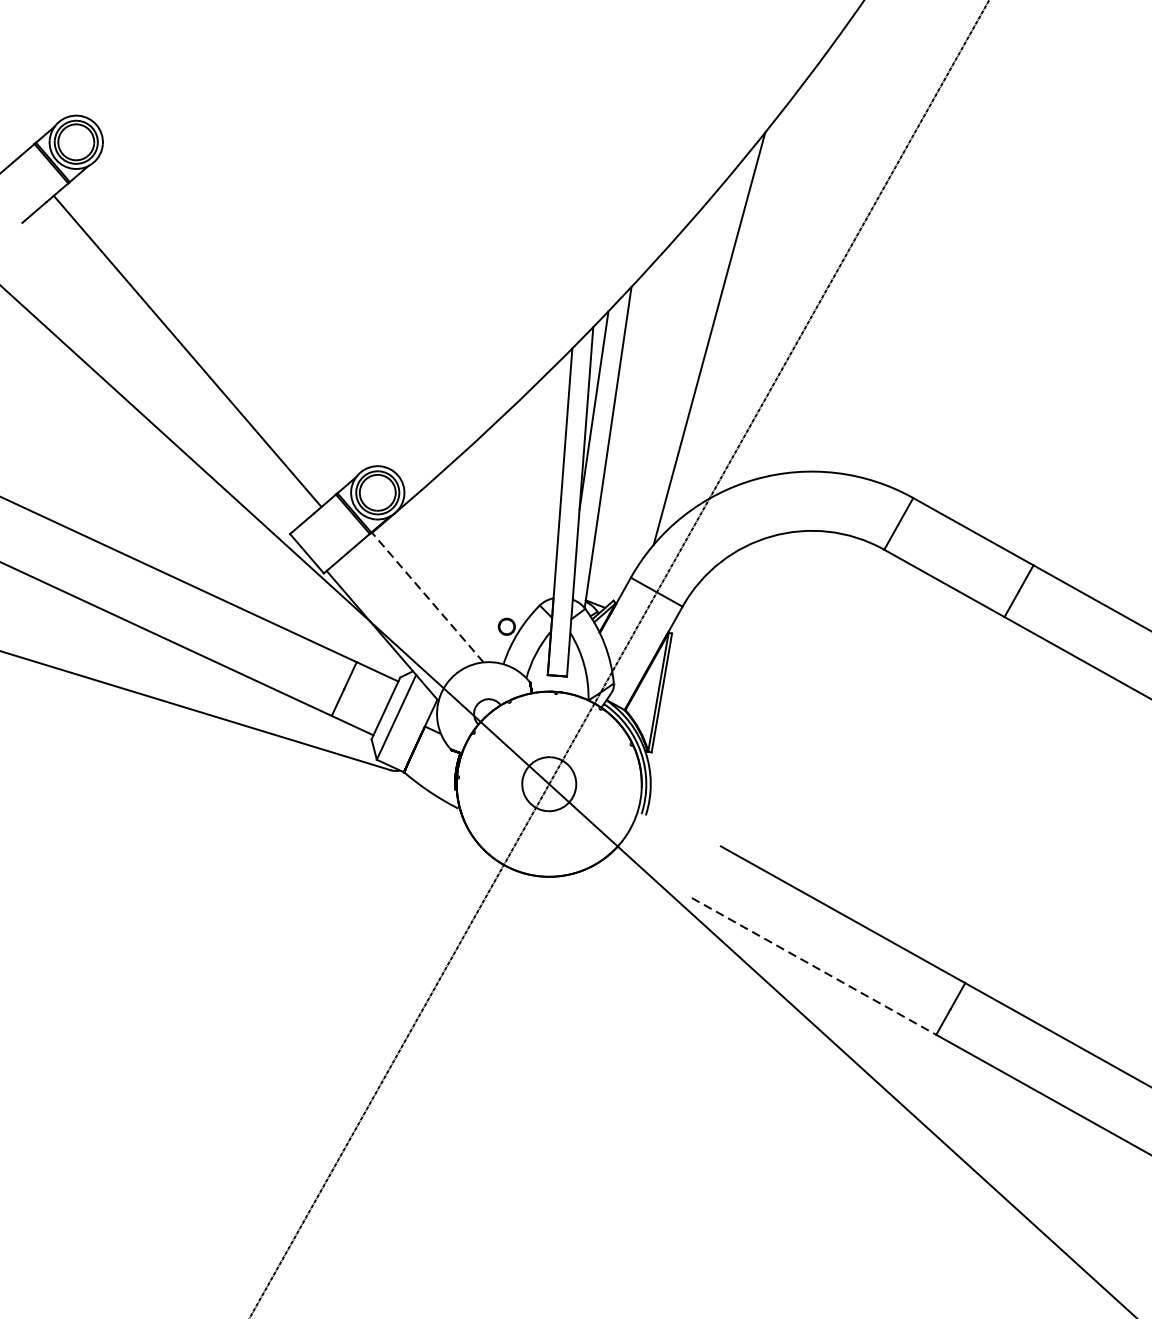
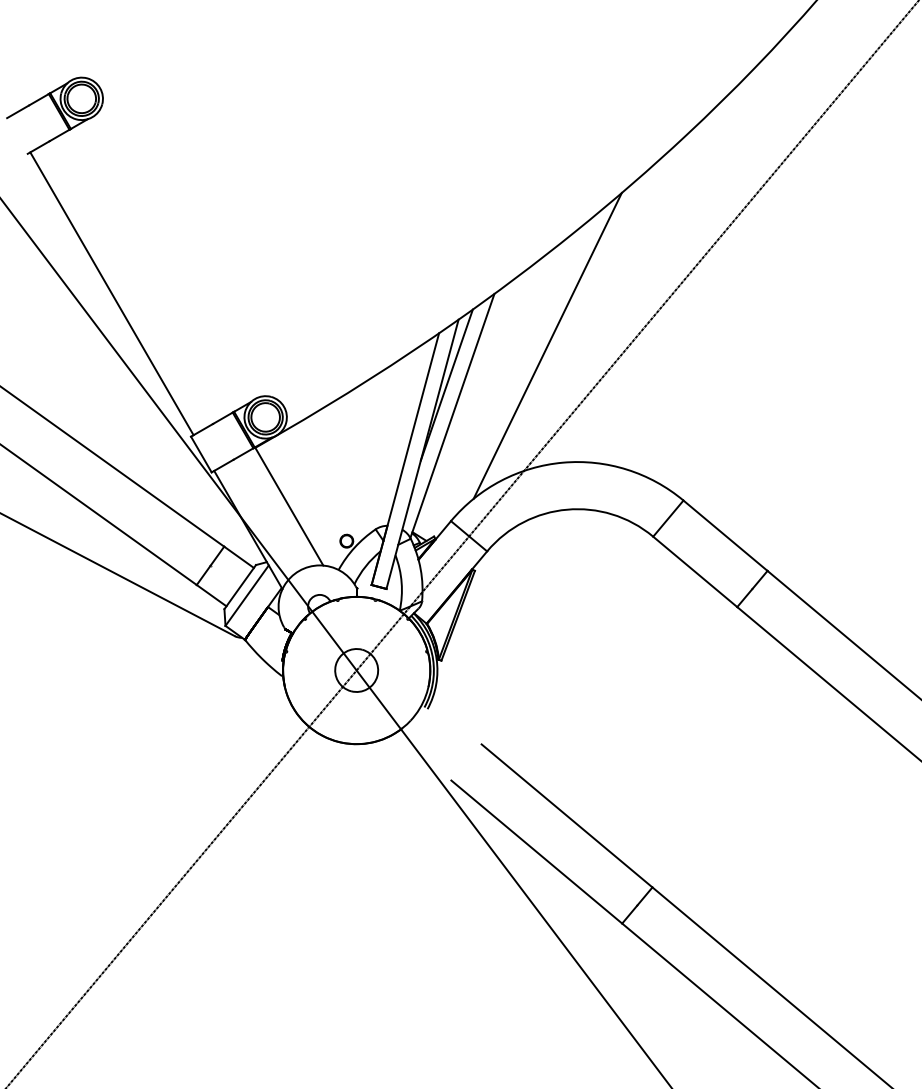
line: (187, 351) -> (111, 293), moved
line: (428, 597) -> (289, 506), dashed -> solid
line: (815, 966) -> (537, 852), dashed -> solid

